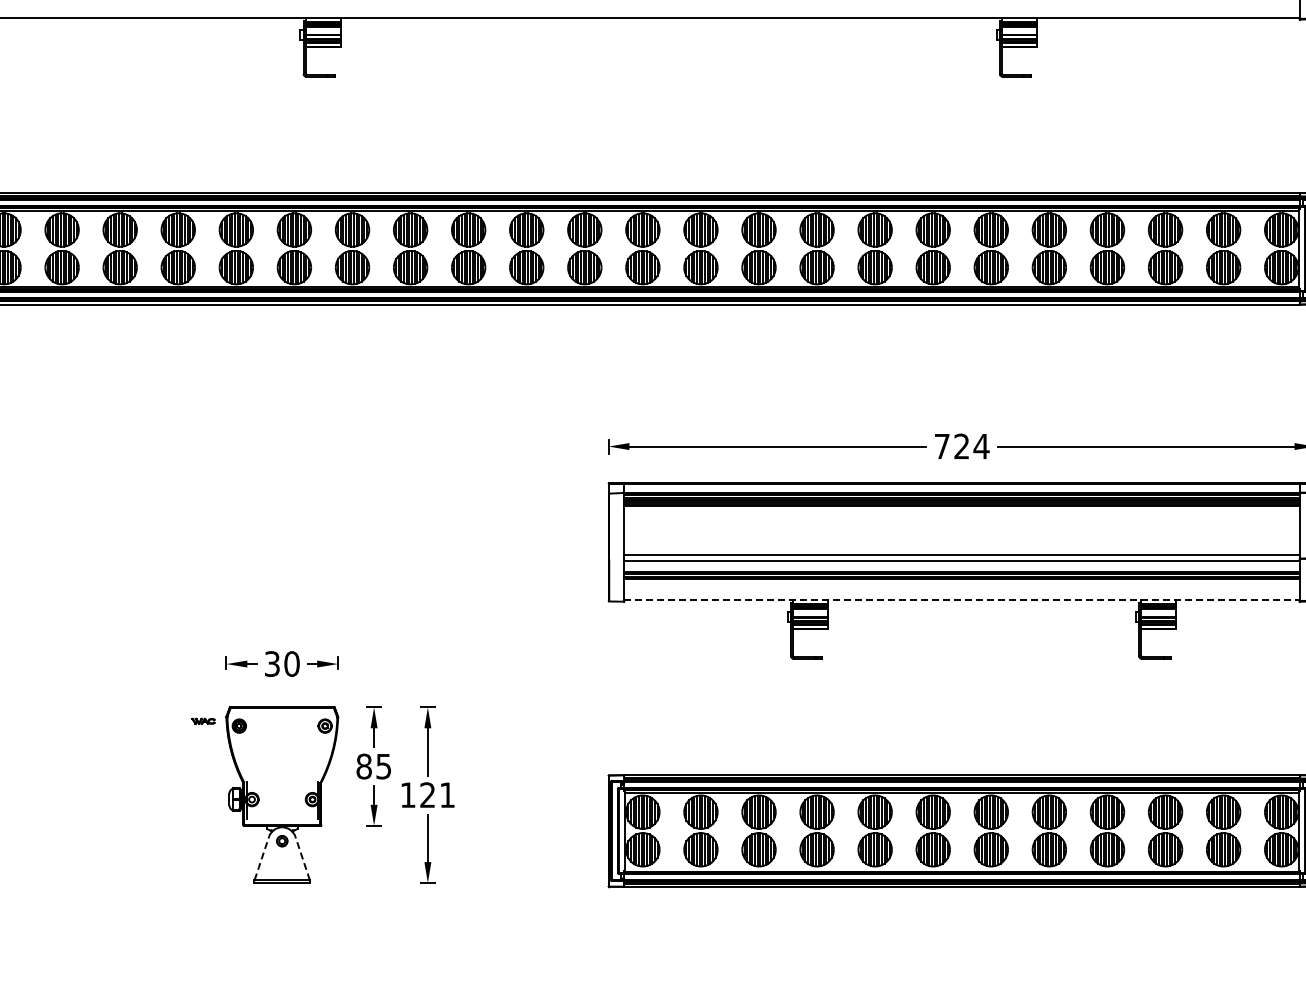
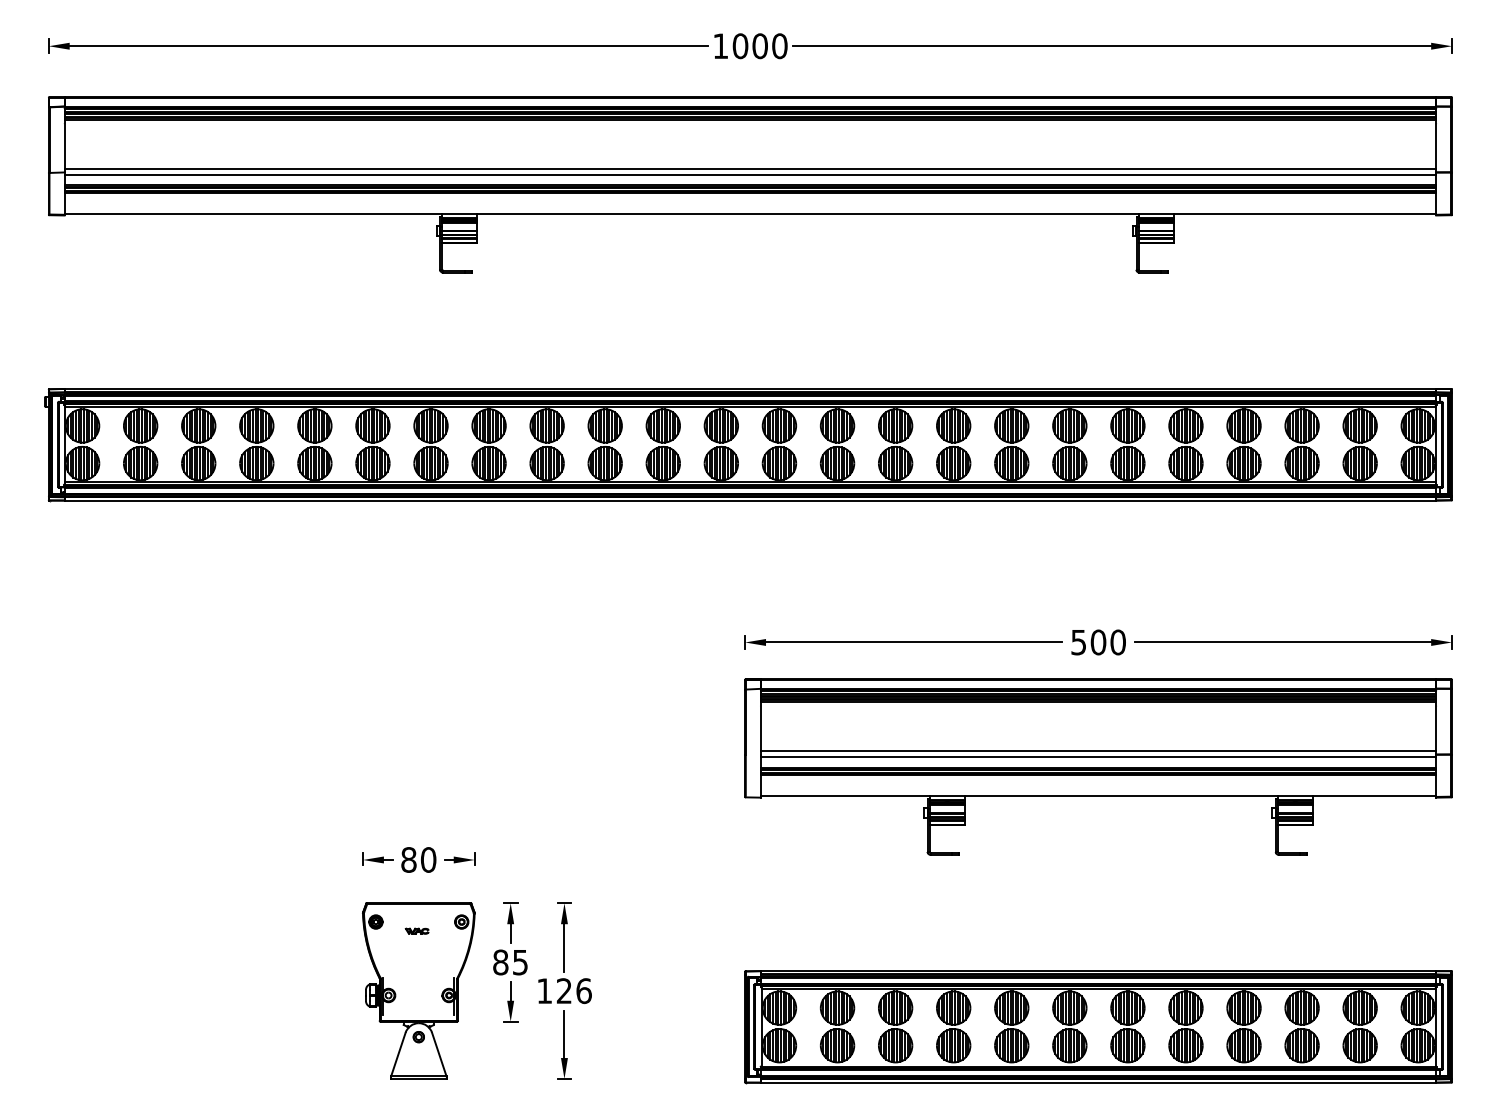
text: (961, 446) -> (1098, 642), 724 -> 500
line: (961, 599) -> (1098, 795), dashed -> solid
text: (271, 663) -> (408, 859), 30 -> 80
part: (202, 720) -> (416, 930), moved
text: (446, 795) -> (583, 991), 121 -> 126
line: (261, 858) -> (398, 1054), dashed -> solid
line: (302, 858) -> (439, 1054), dashed -> solid

